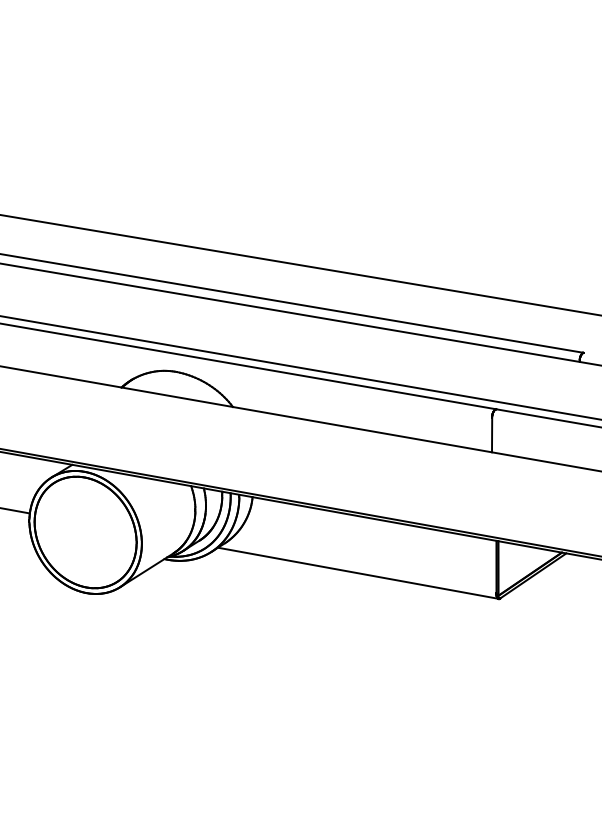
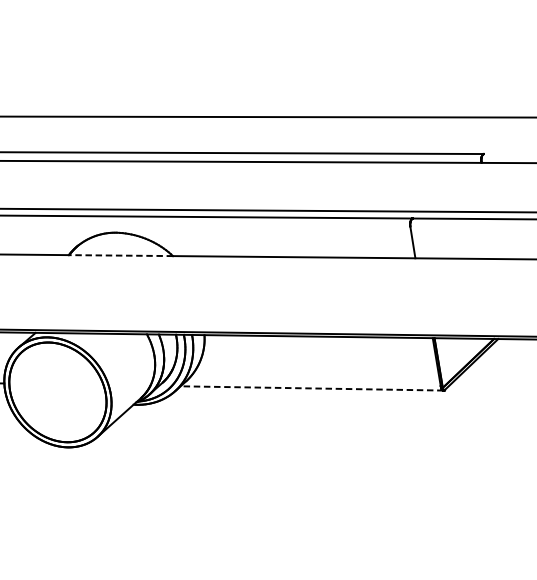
line: (177, 397) -> (121, 255), solid -> dashed
line: (358, 573) -> (312, 388), solid -> dashed

